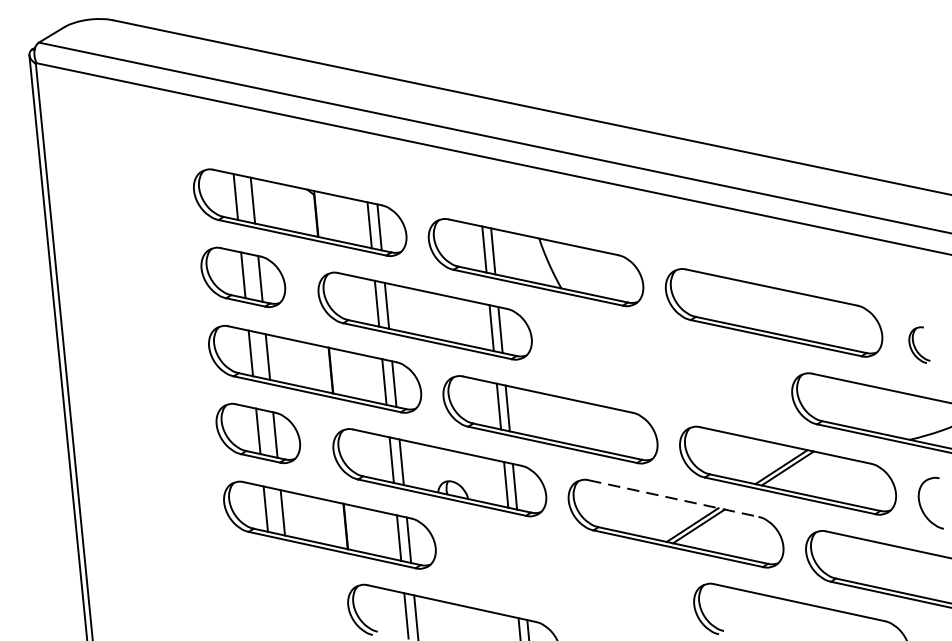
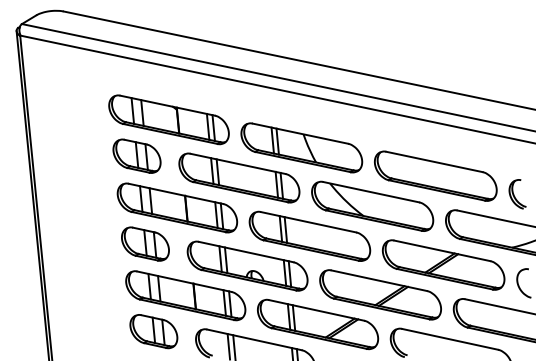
part: (919, 345) -> (517, 194), size x1.43
part: (661, 364) -> (372, 205), added
line: (674, 498) -> (379, 280), dashed -> solid
part: (565, 576) -> (318, 324), added
part: (272, 588) -> (153, 331), added

